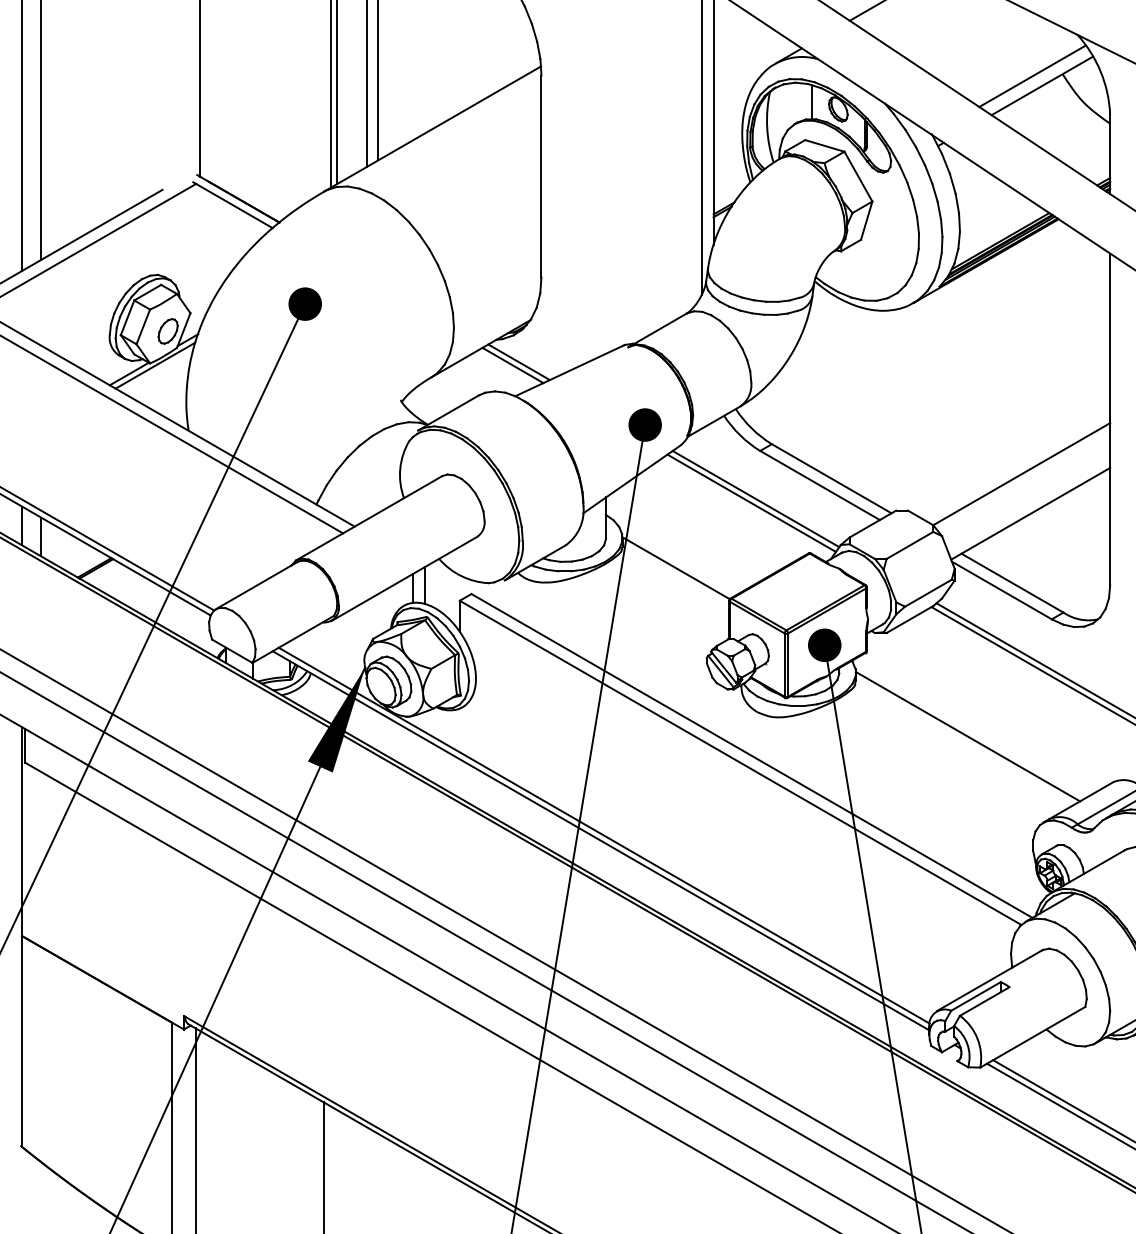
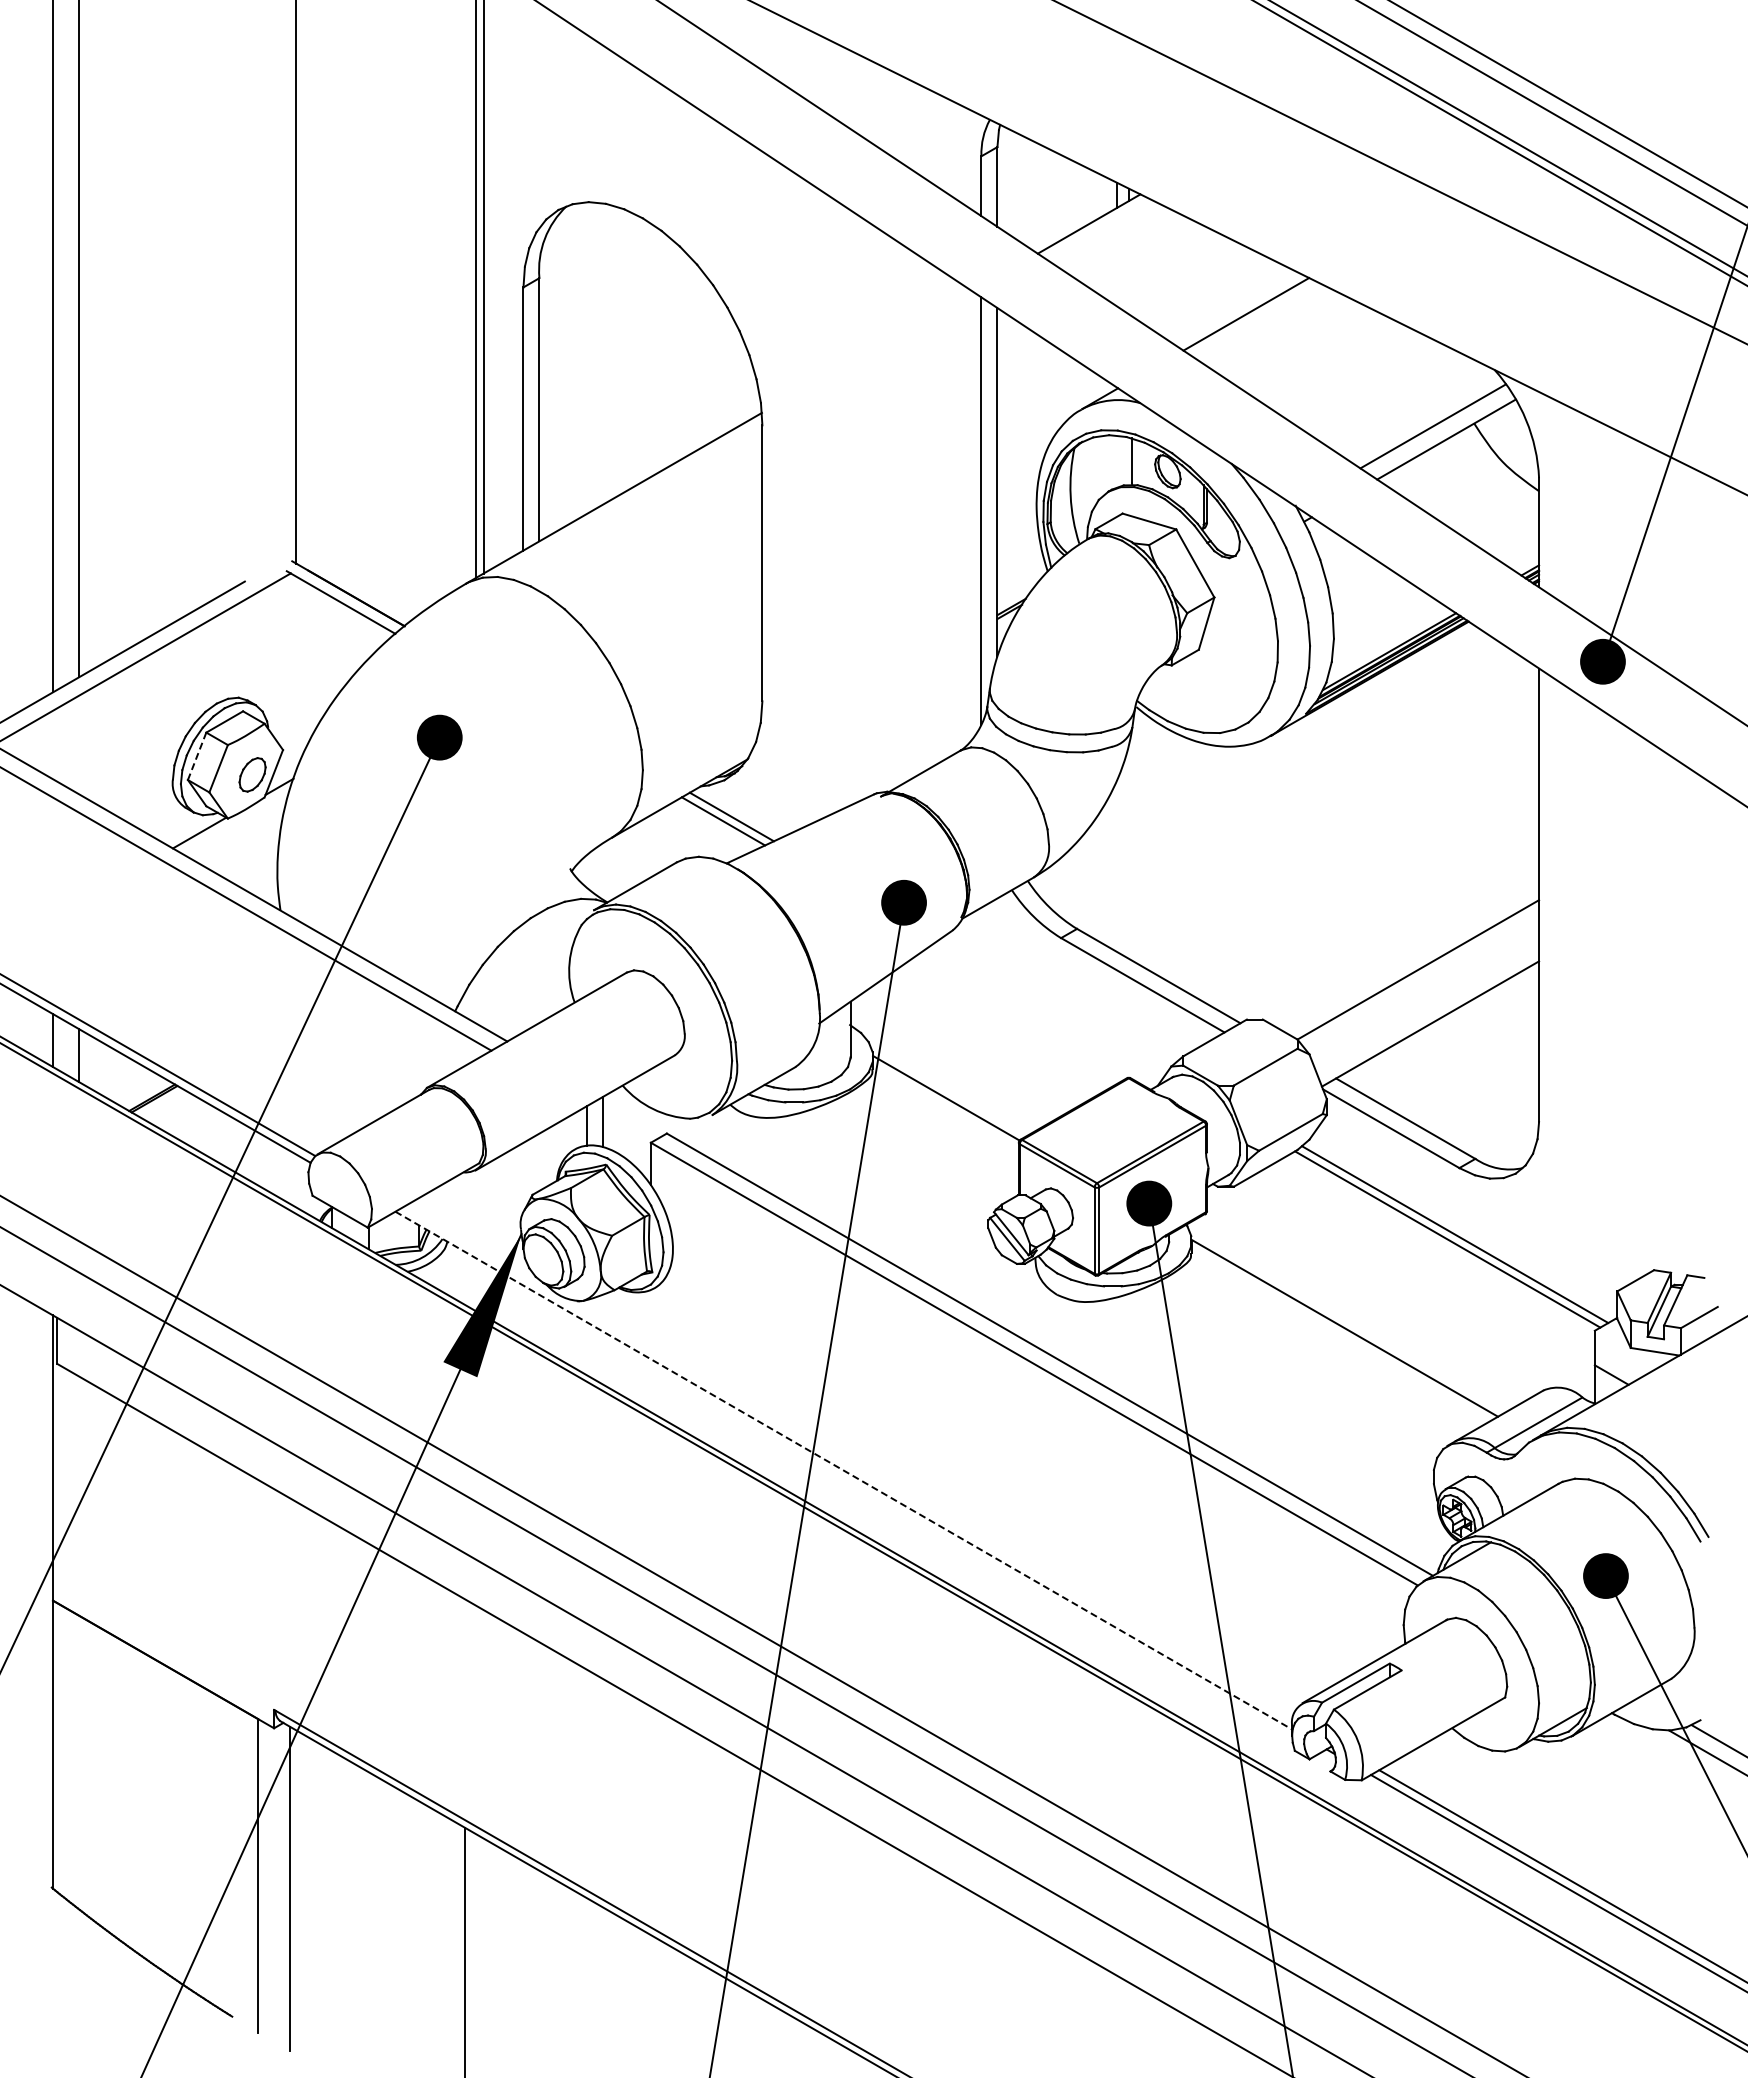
line: (127, 317) -> (196, 756), solid -> dashed
line: (154, 365) -> (234, 821), removed
line: (756, 498) -> (1055, 1003), removed
line: (751, 503) -> (1049, 1009), removed
line: (603, 835) -> (847, 1463), removed
line: (600, 840) -> (843, 1470), solid -> dashed

